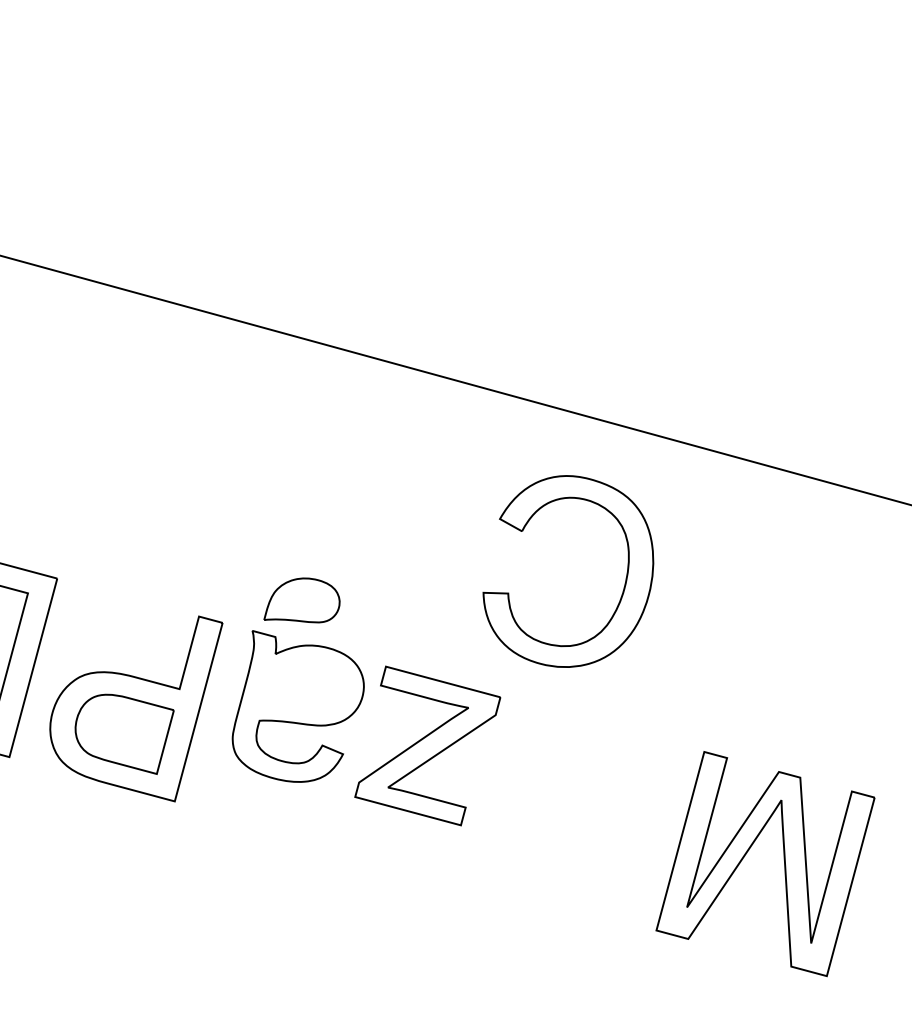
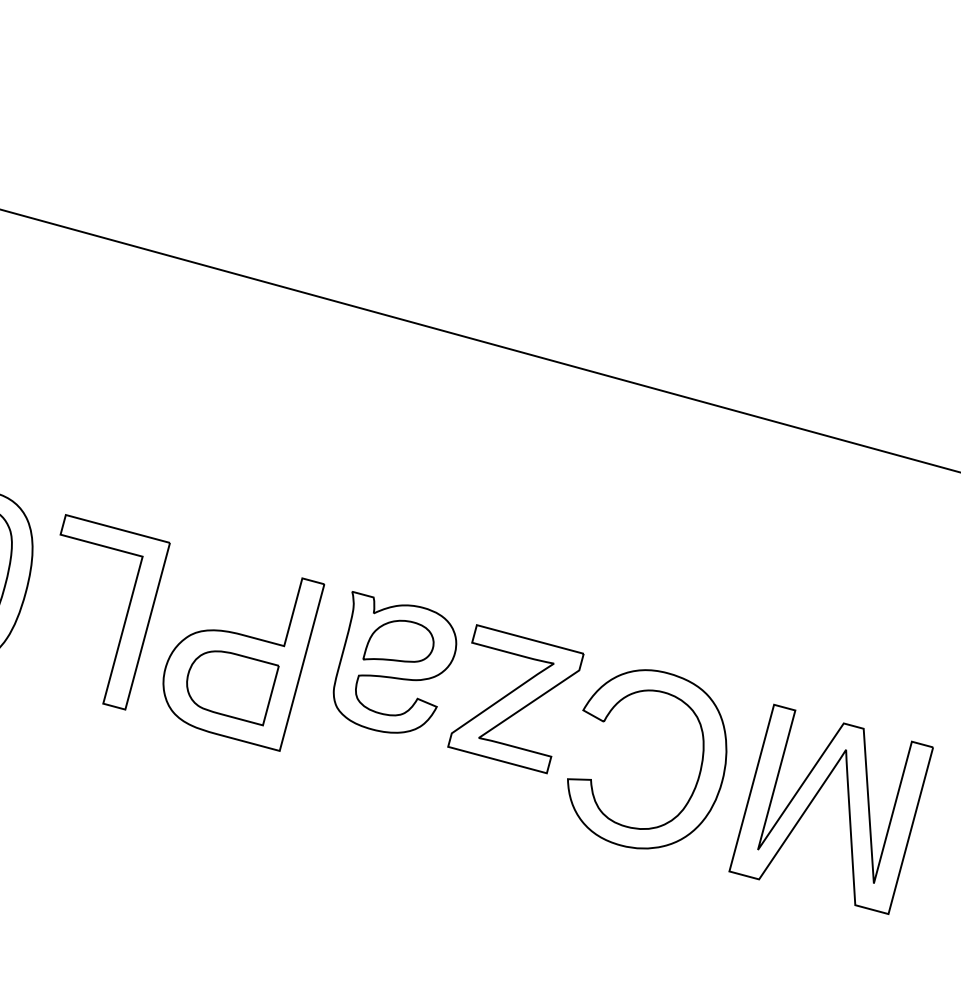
part: (624, 583) -> (699, 770), moved
part: (302, 599) -> (398, 640), moved

